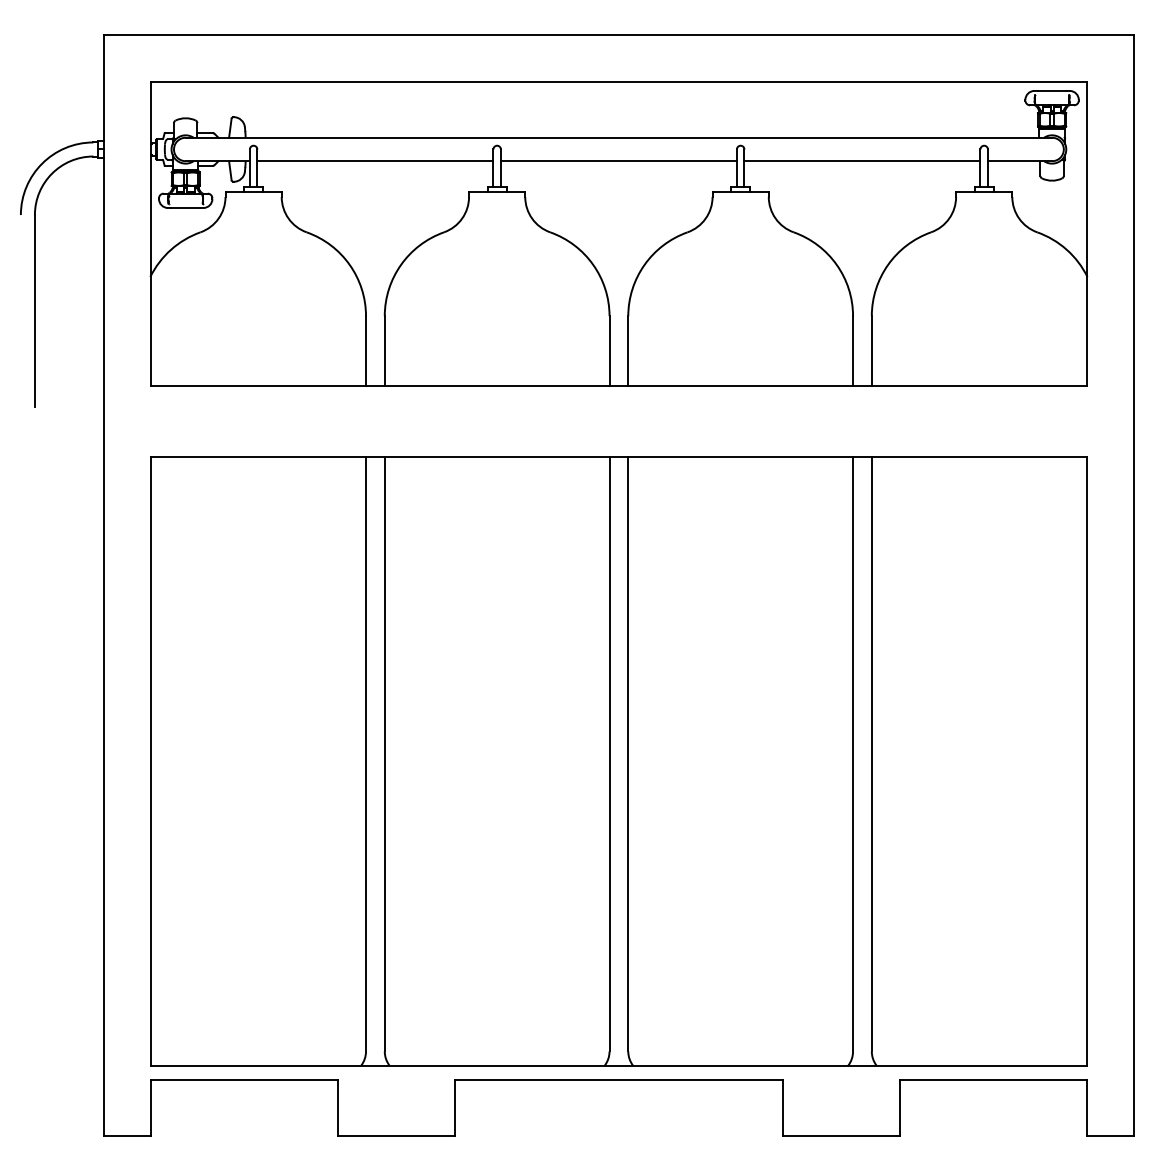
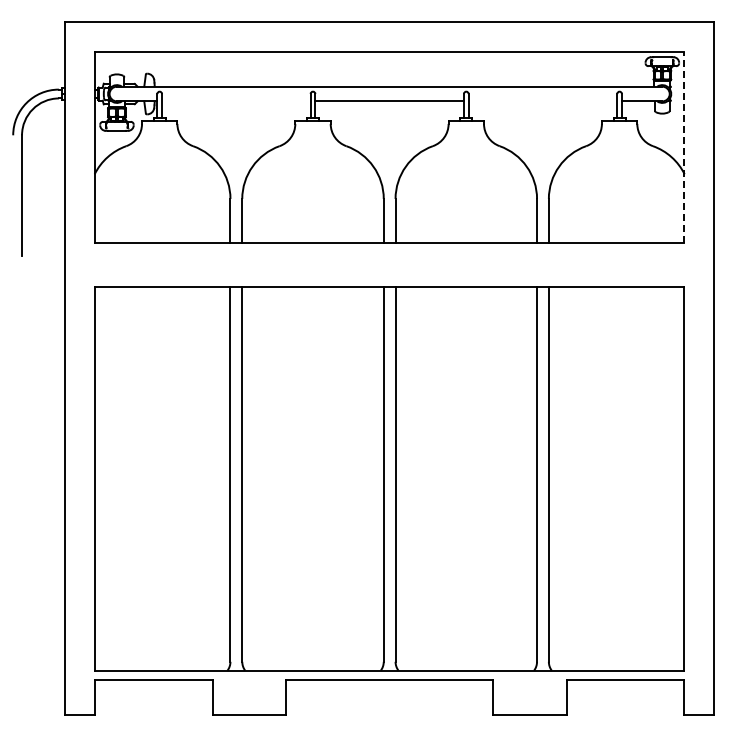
line: (375, 161) -> (236, 101), removed
line: (861, 161) -> (542, 101), removed
line: (1087, 234) -> (684, 147), solid -> dashed

